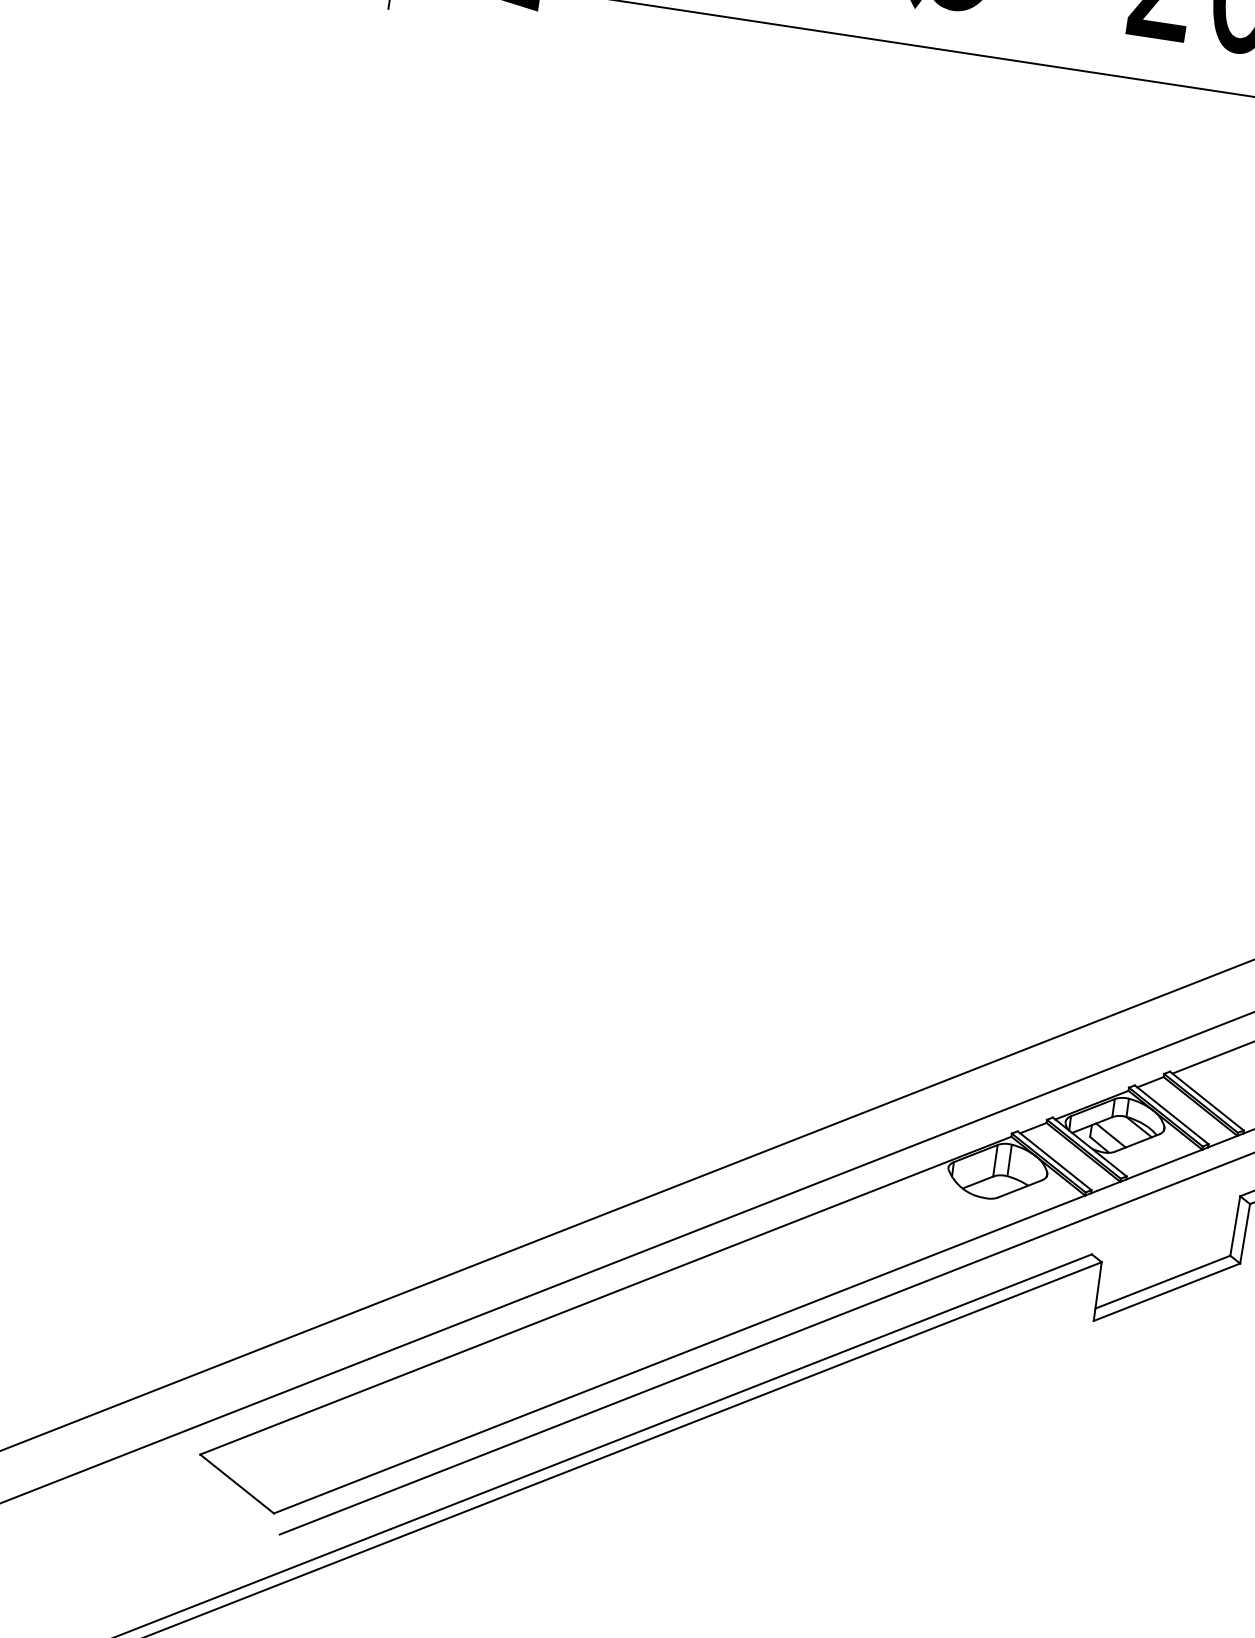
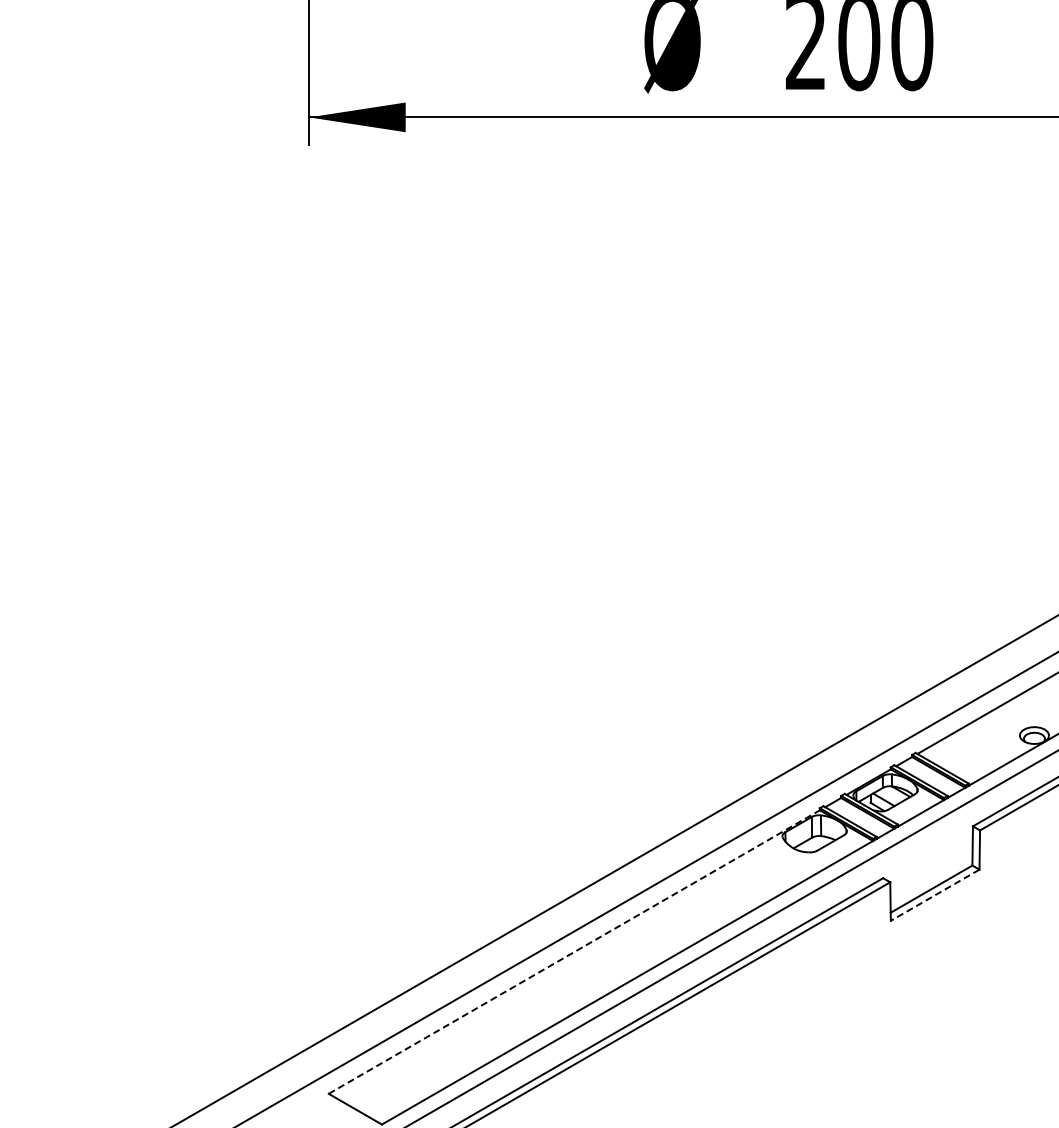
line: (1165, 1292) -> (934, 895), solid -> dashed
line: (605, 1296) -> (574, 952), solid -> dashed

